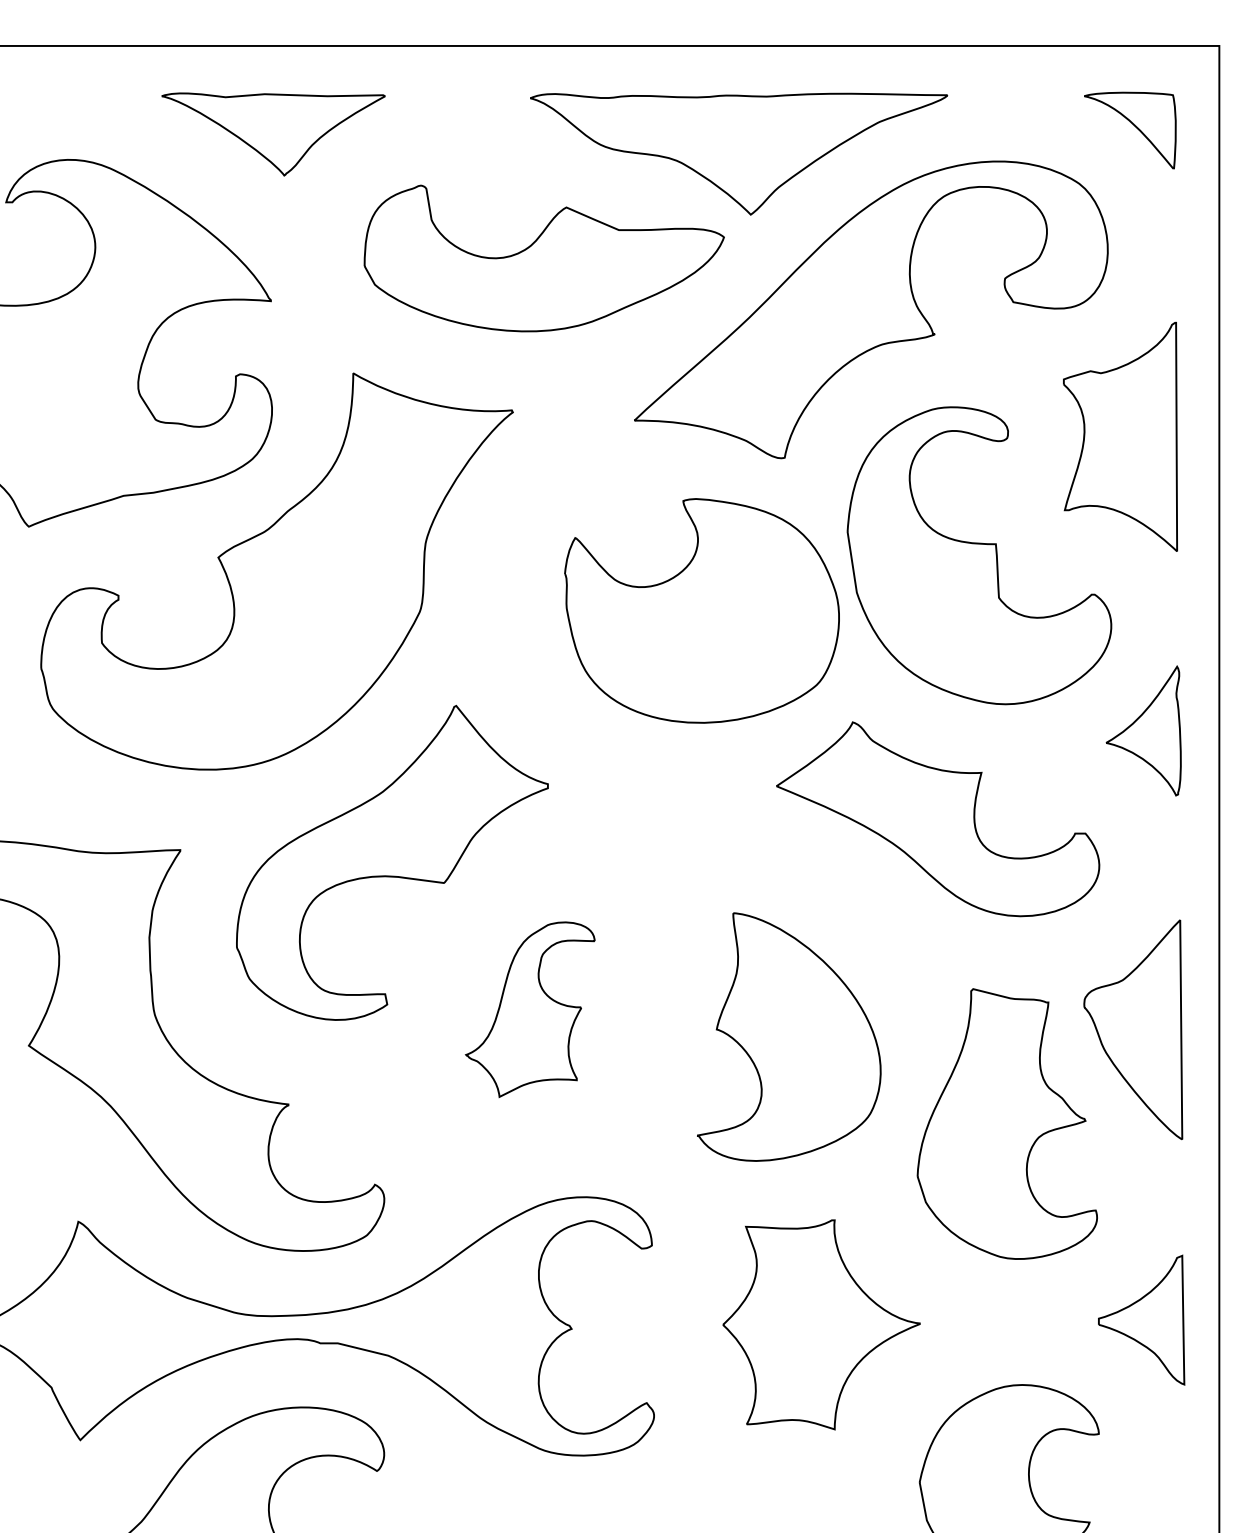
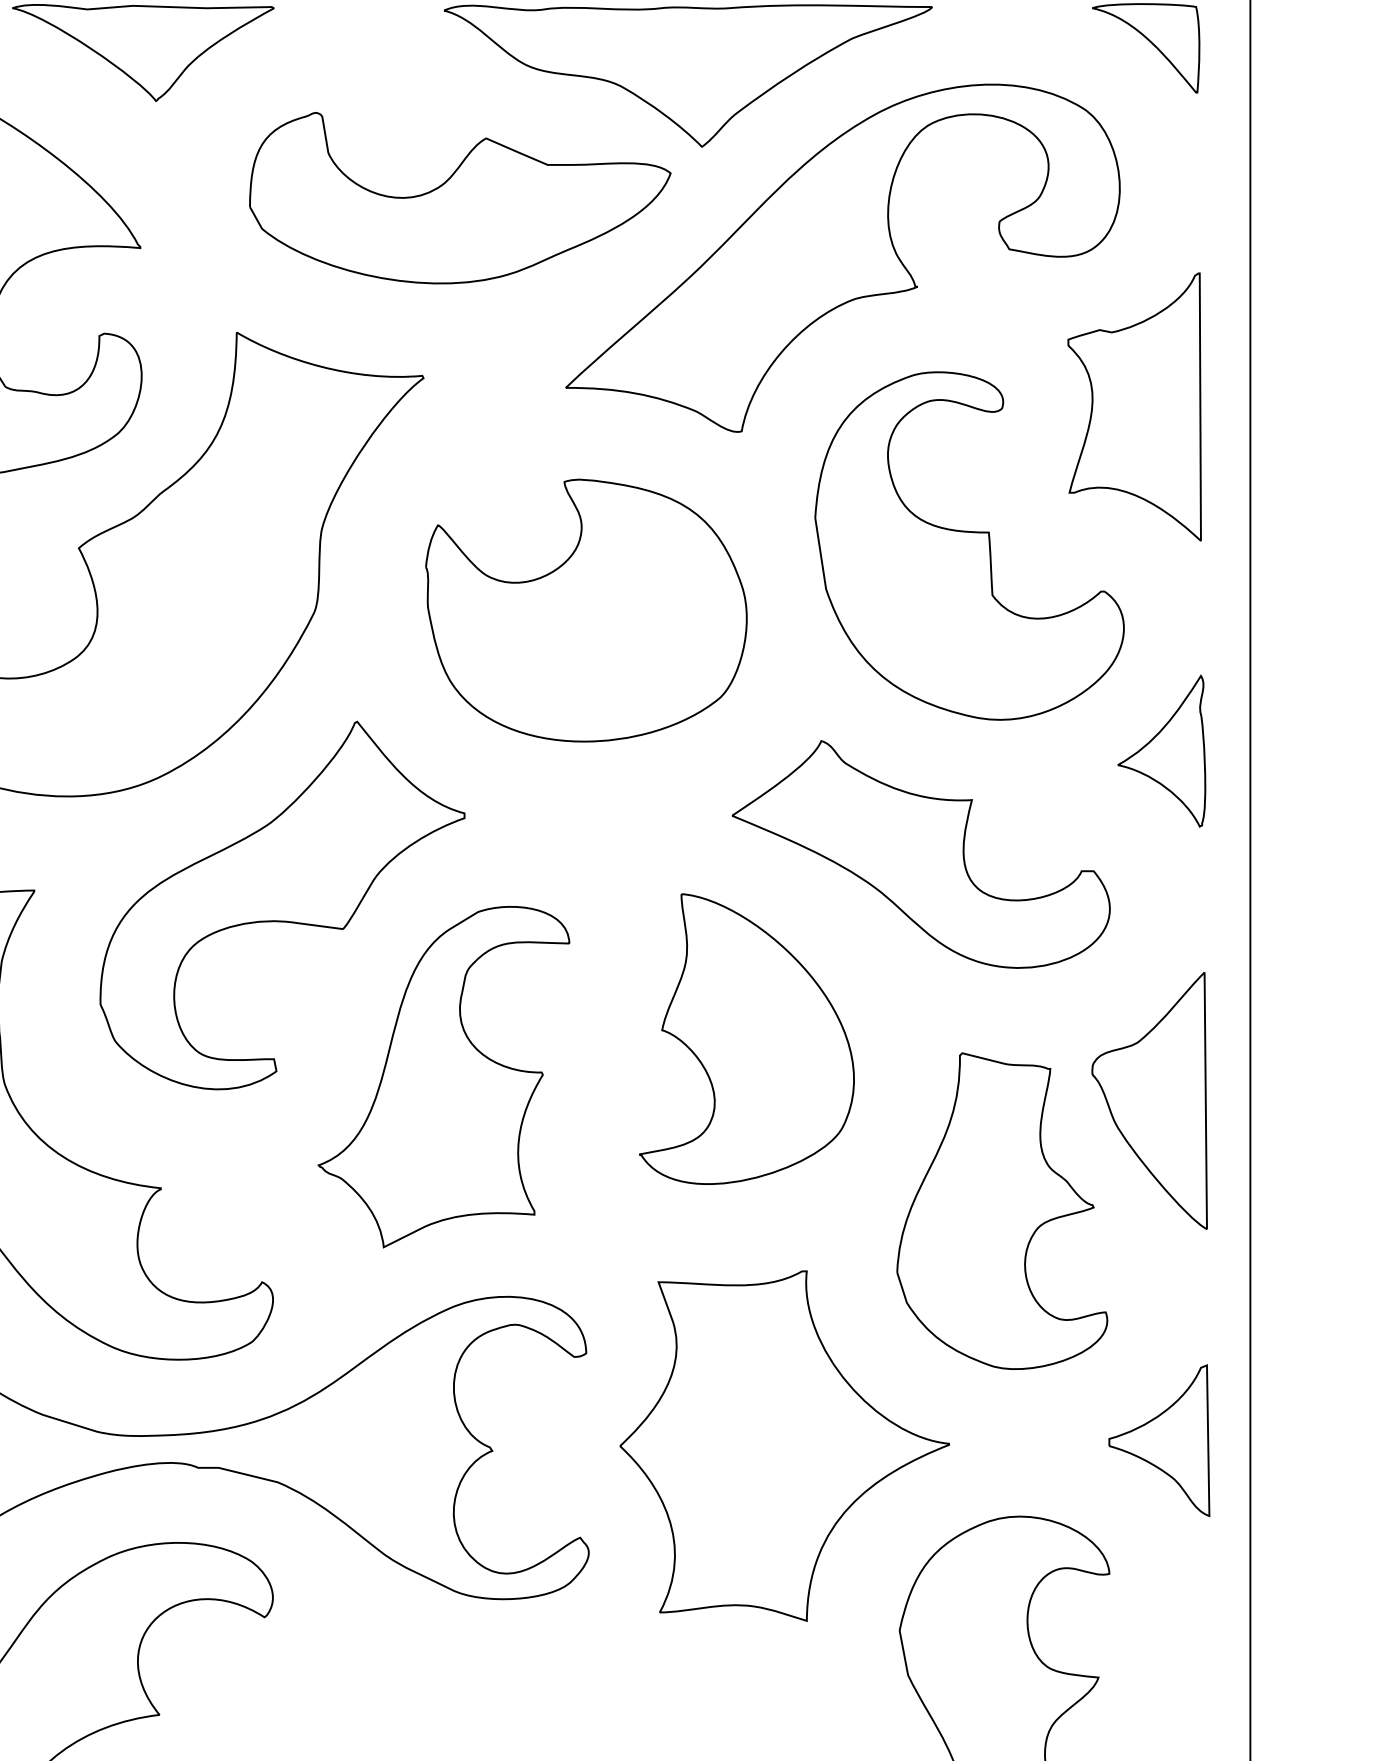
part: (701, 610) -> (585, 610), moved
part: (530, 1009) -> (444, 1077), size x1.67
part: (789, 1036) -> (747, 1038), moved
part: (821, 1324) -> (784, 1445), size x1.43

